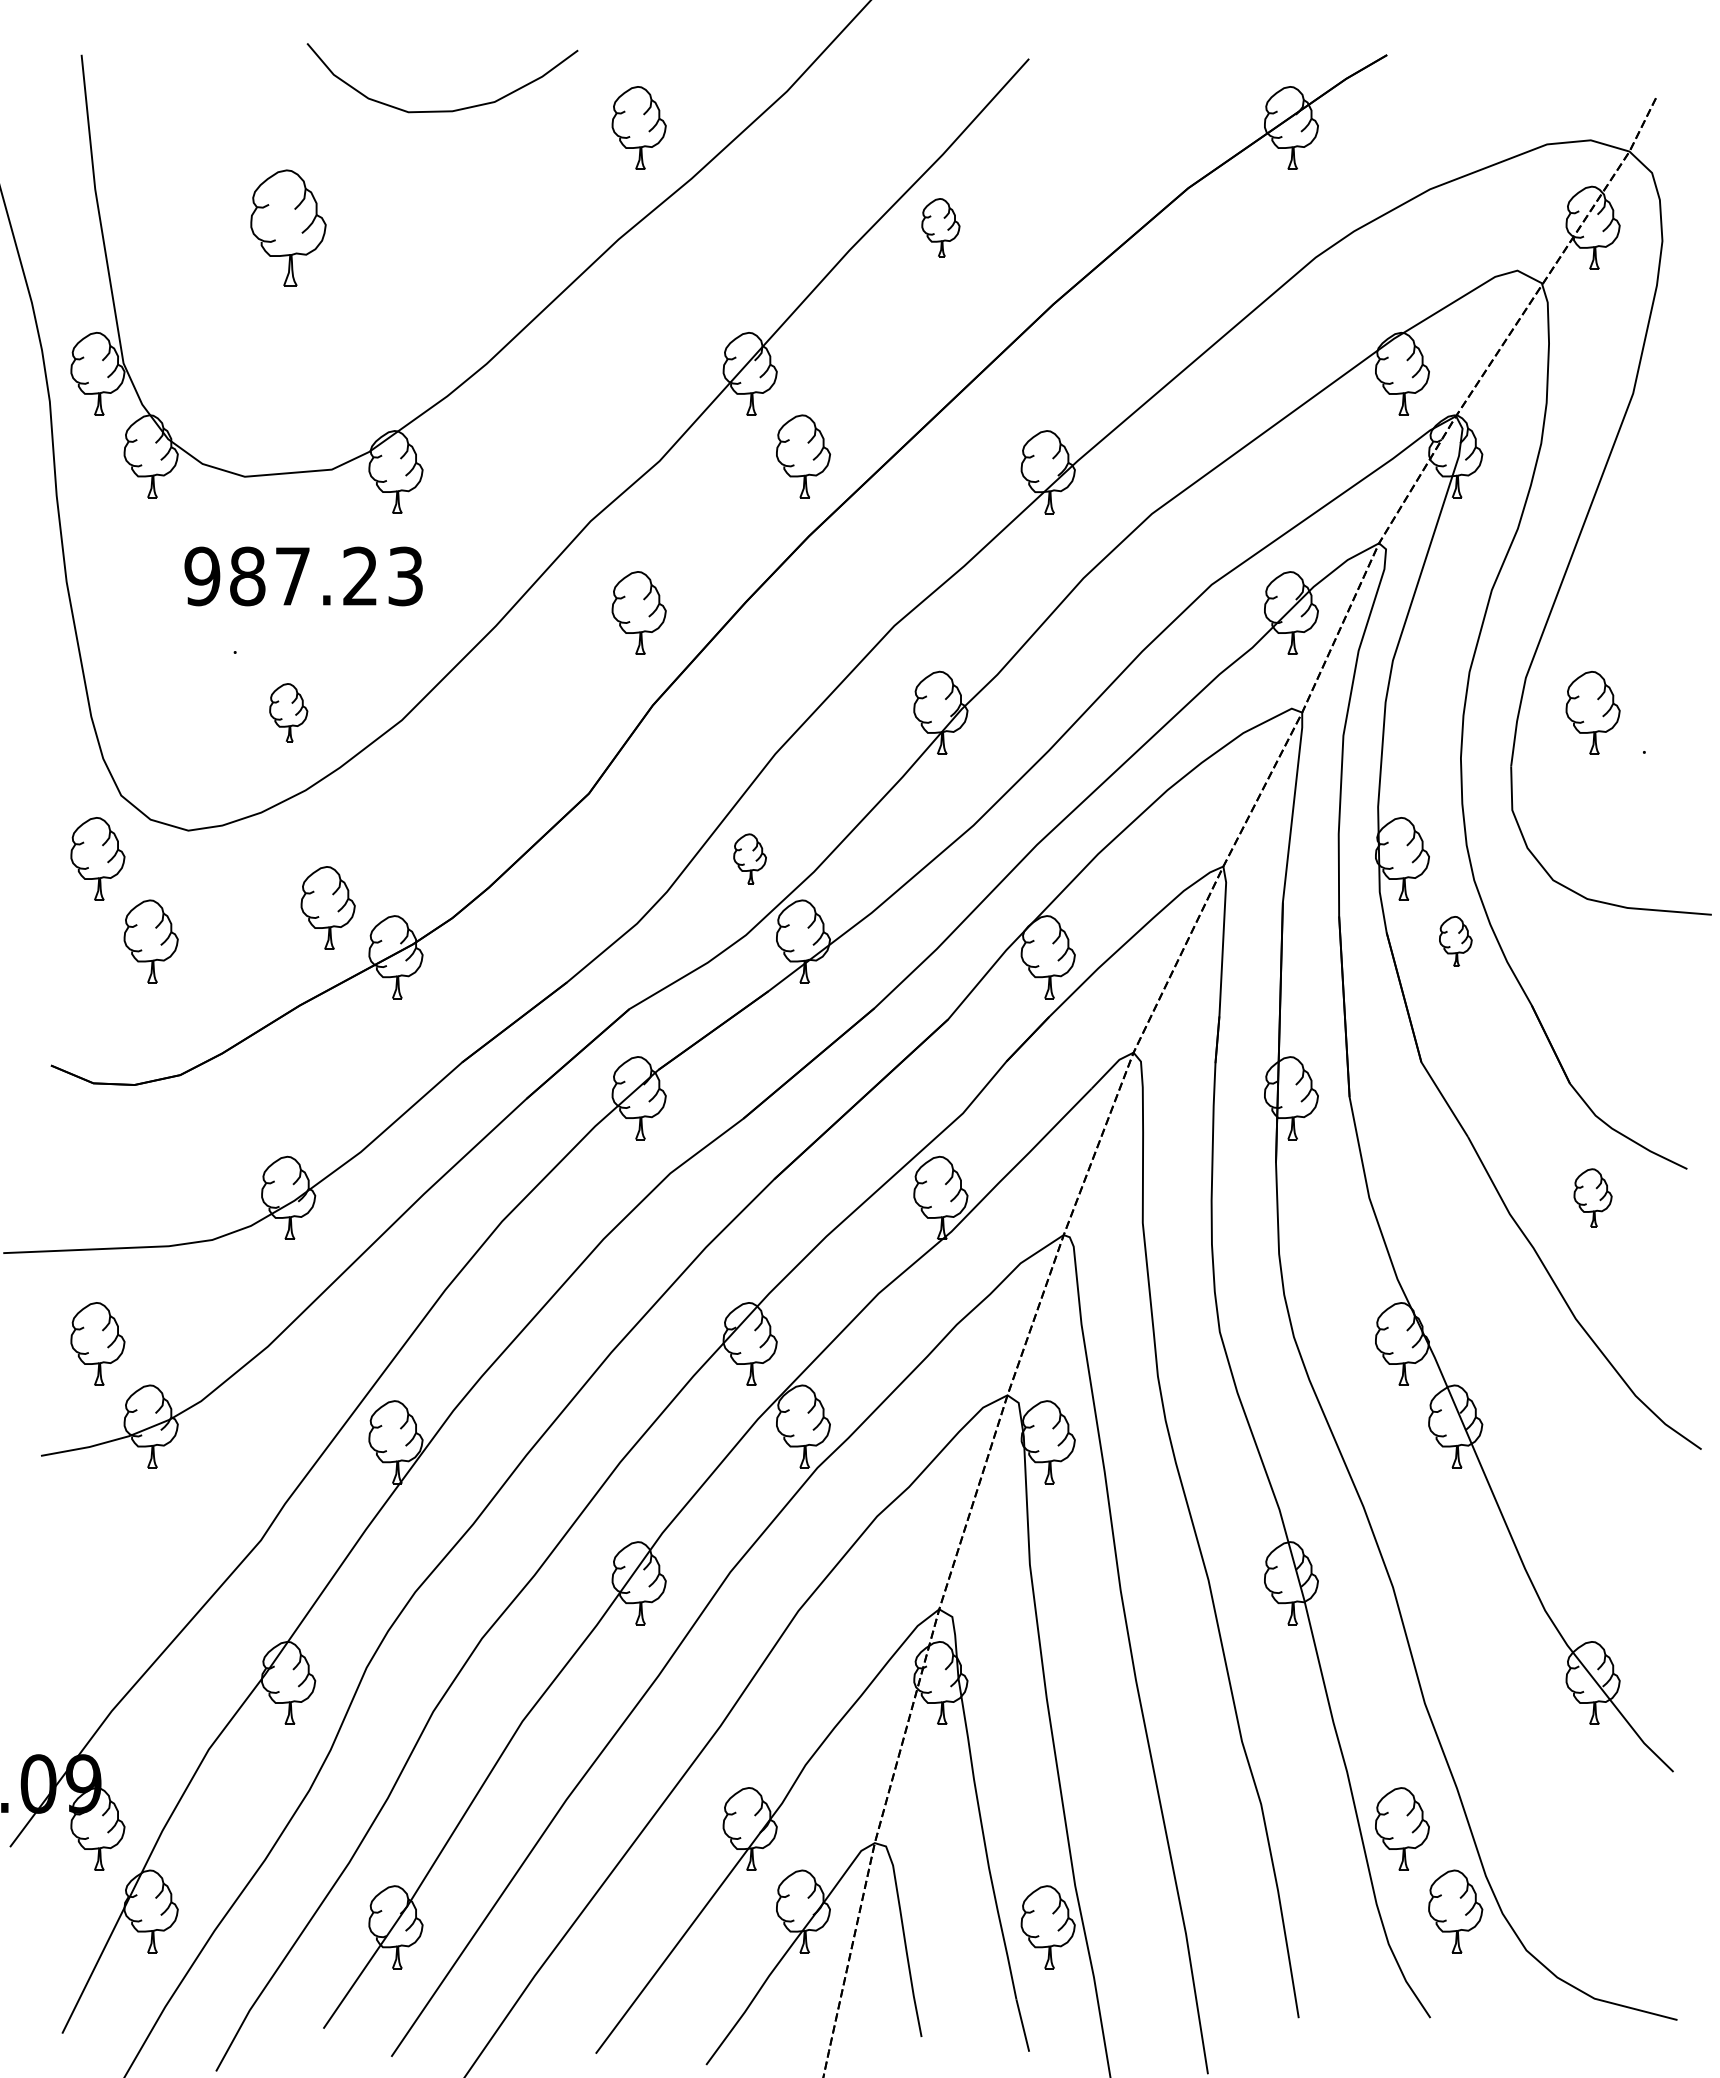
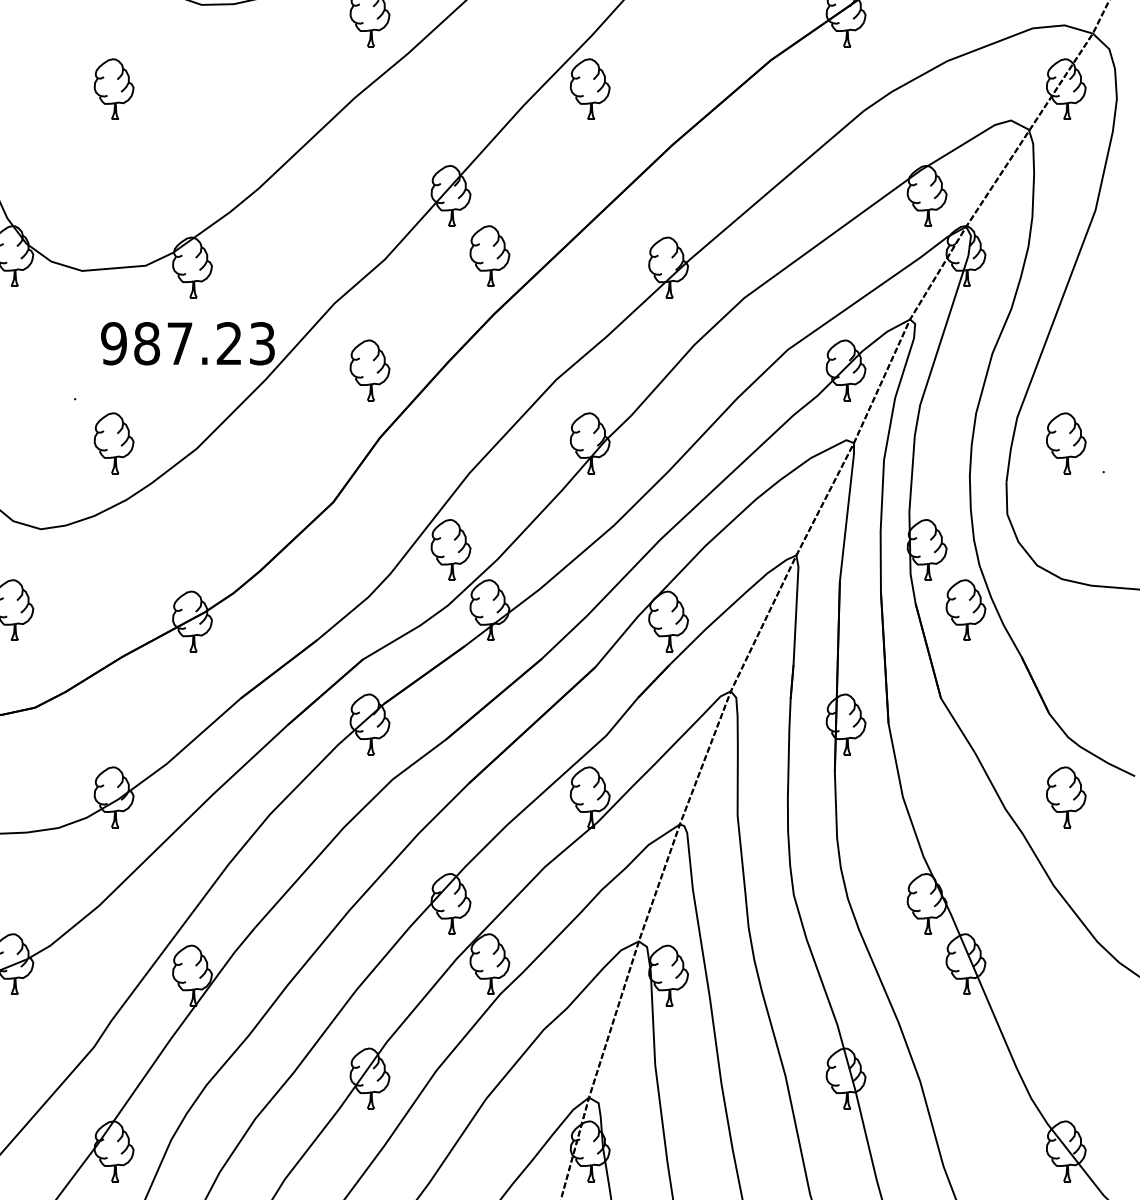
part: (288, 227) -> (114, 89), size x0.71
part: (940, 227) -> (589, 89), size x1.43
text: (303, 576) -> (187, 343), moved
part: (288, 712) -> (114, 443), size x1.43
part: (749, 858) -> (450, 549), size x1.67
part: (327, 907) -> (142, 585), removed
part: (1455, 941) -> (965, 610), size x1.67
part: (1592, 1197) -> (1065, 797), size x1.43

